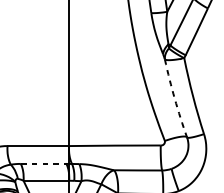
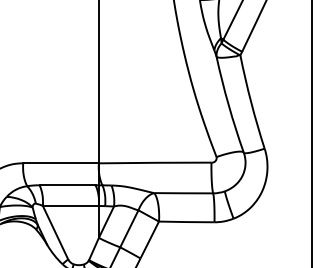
arc: (174, 98) -> (228, 105), dashed -> solid
line: (44, 164) -> (68, 185), dashed -> solid

